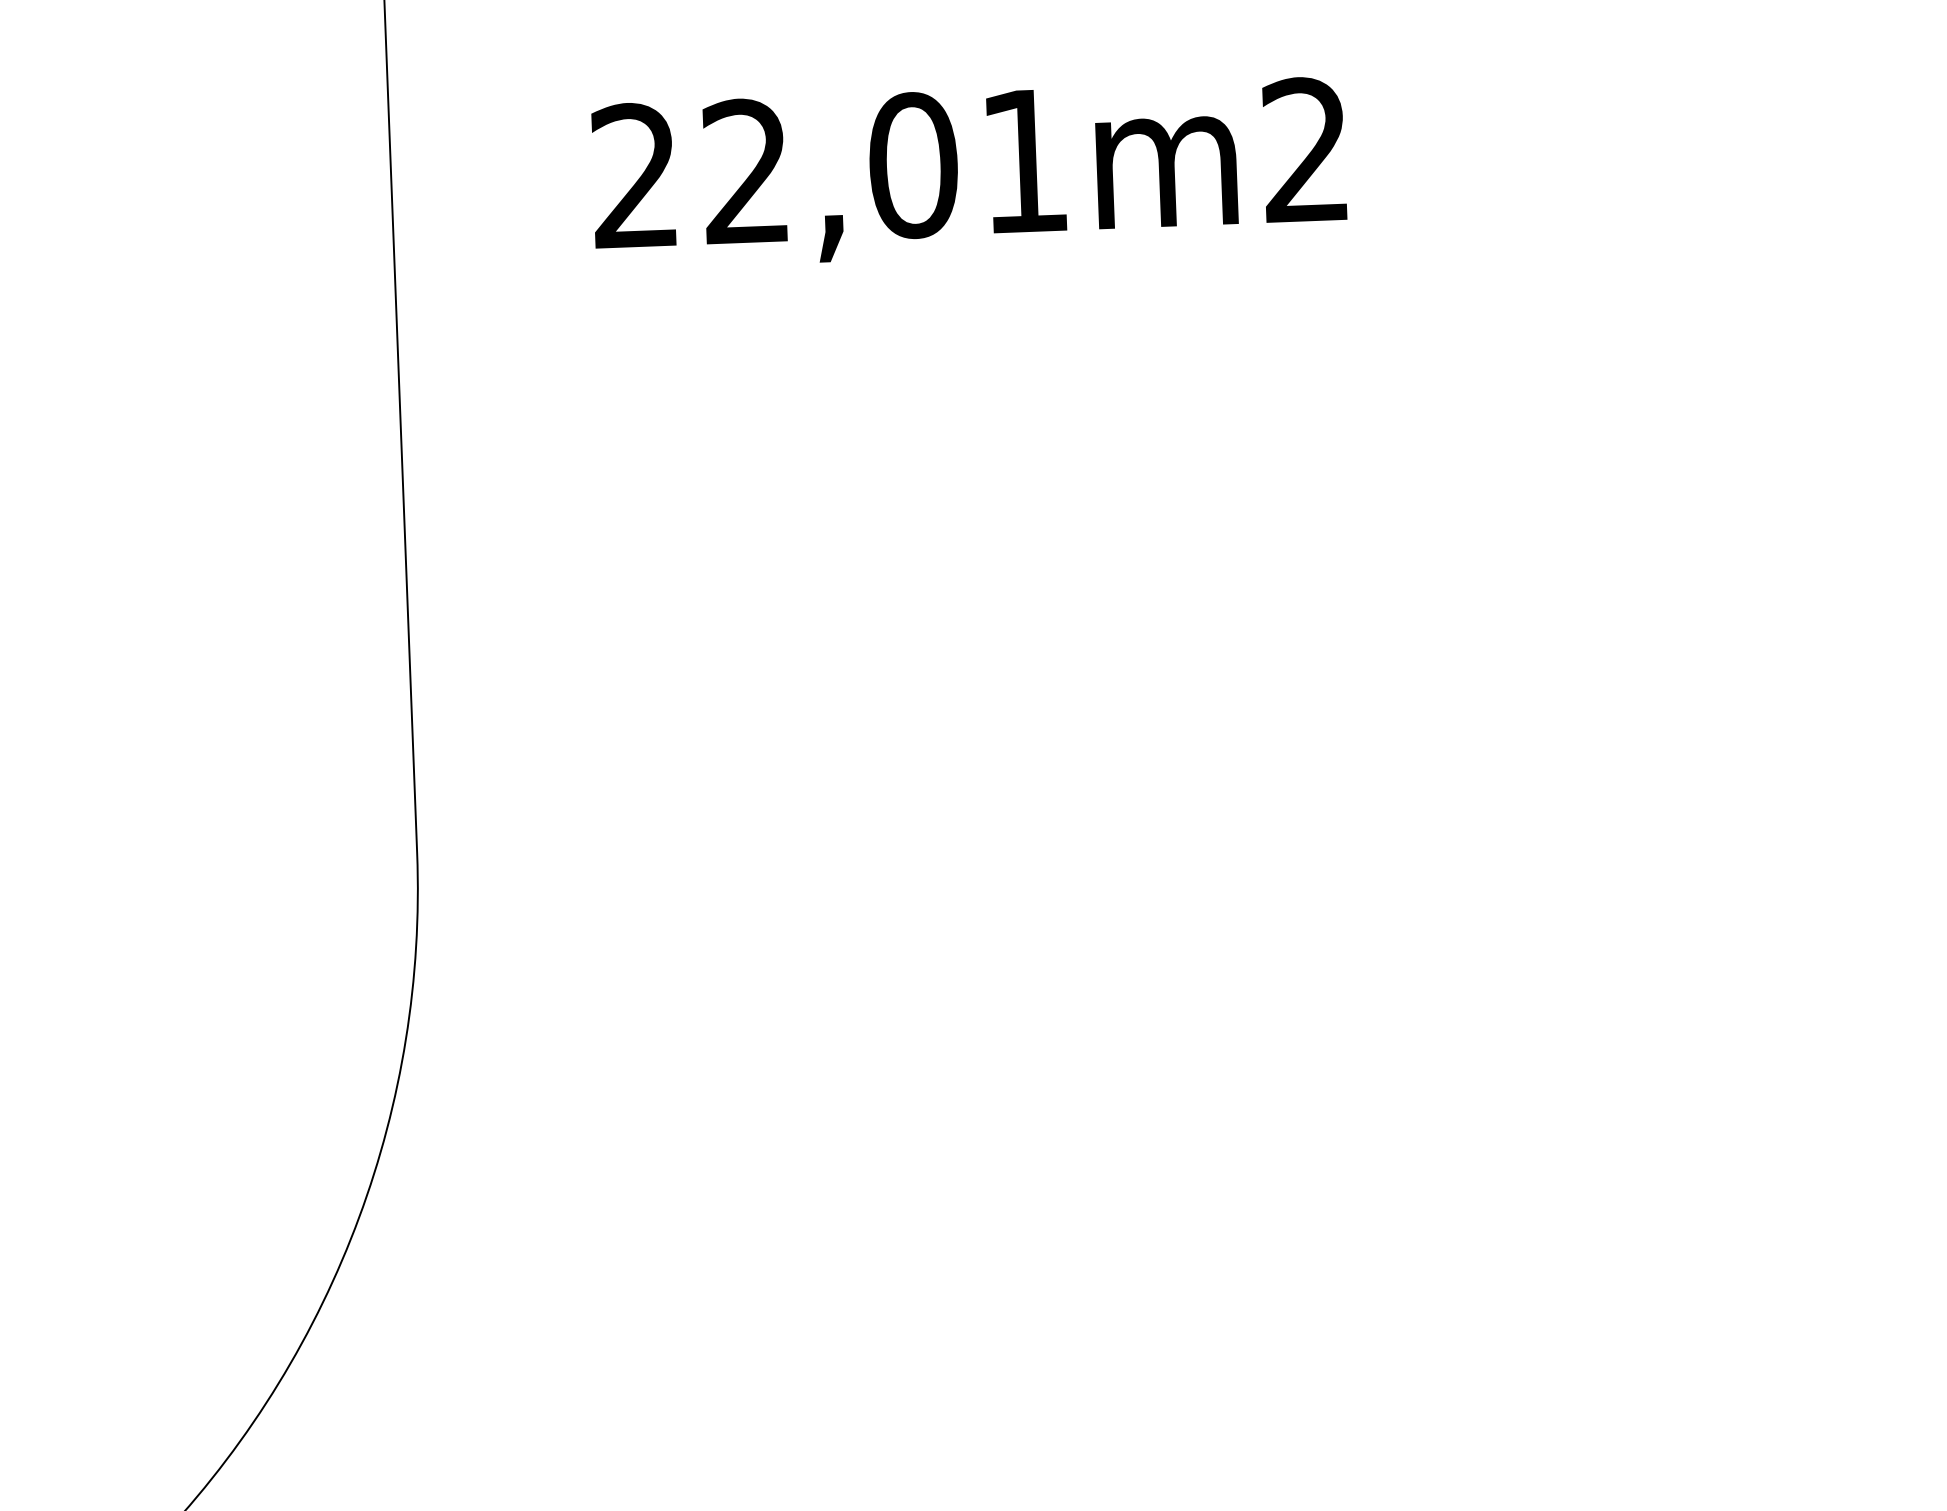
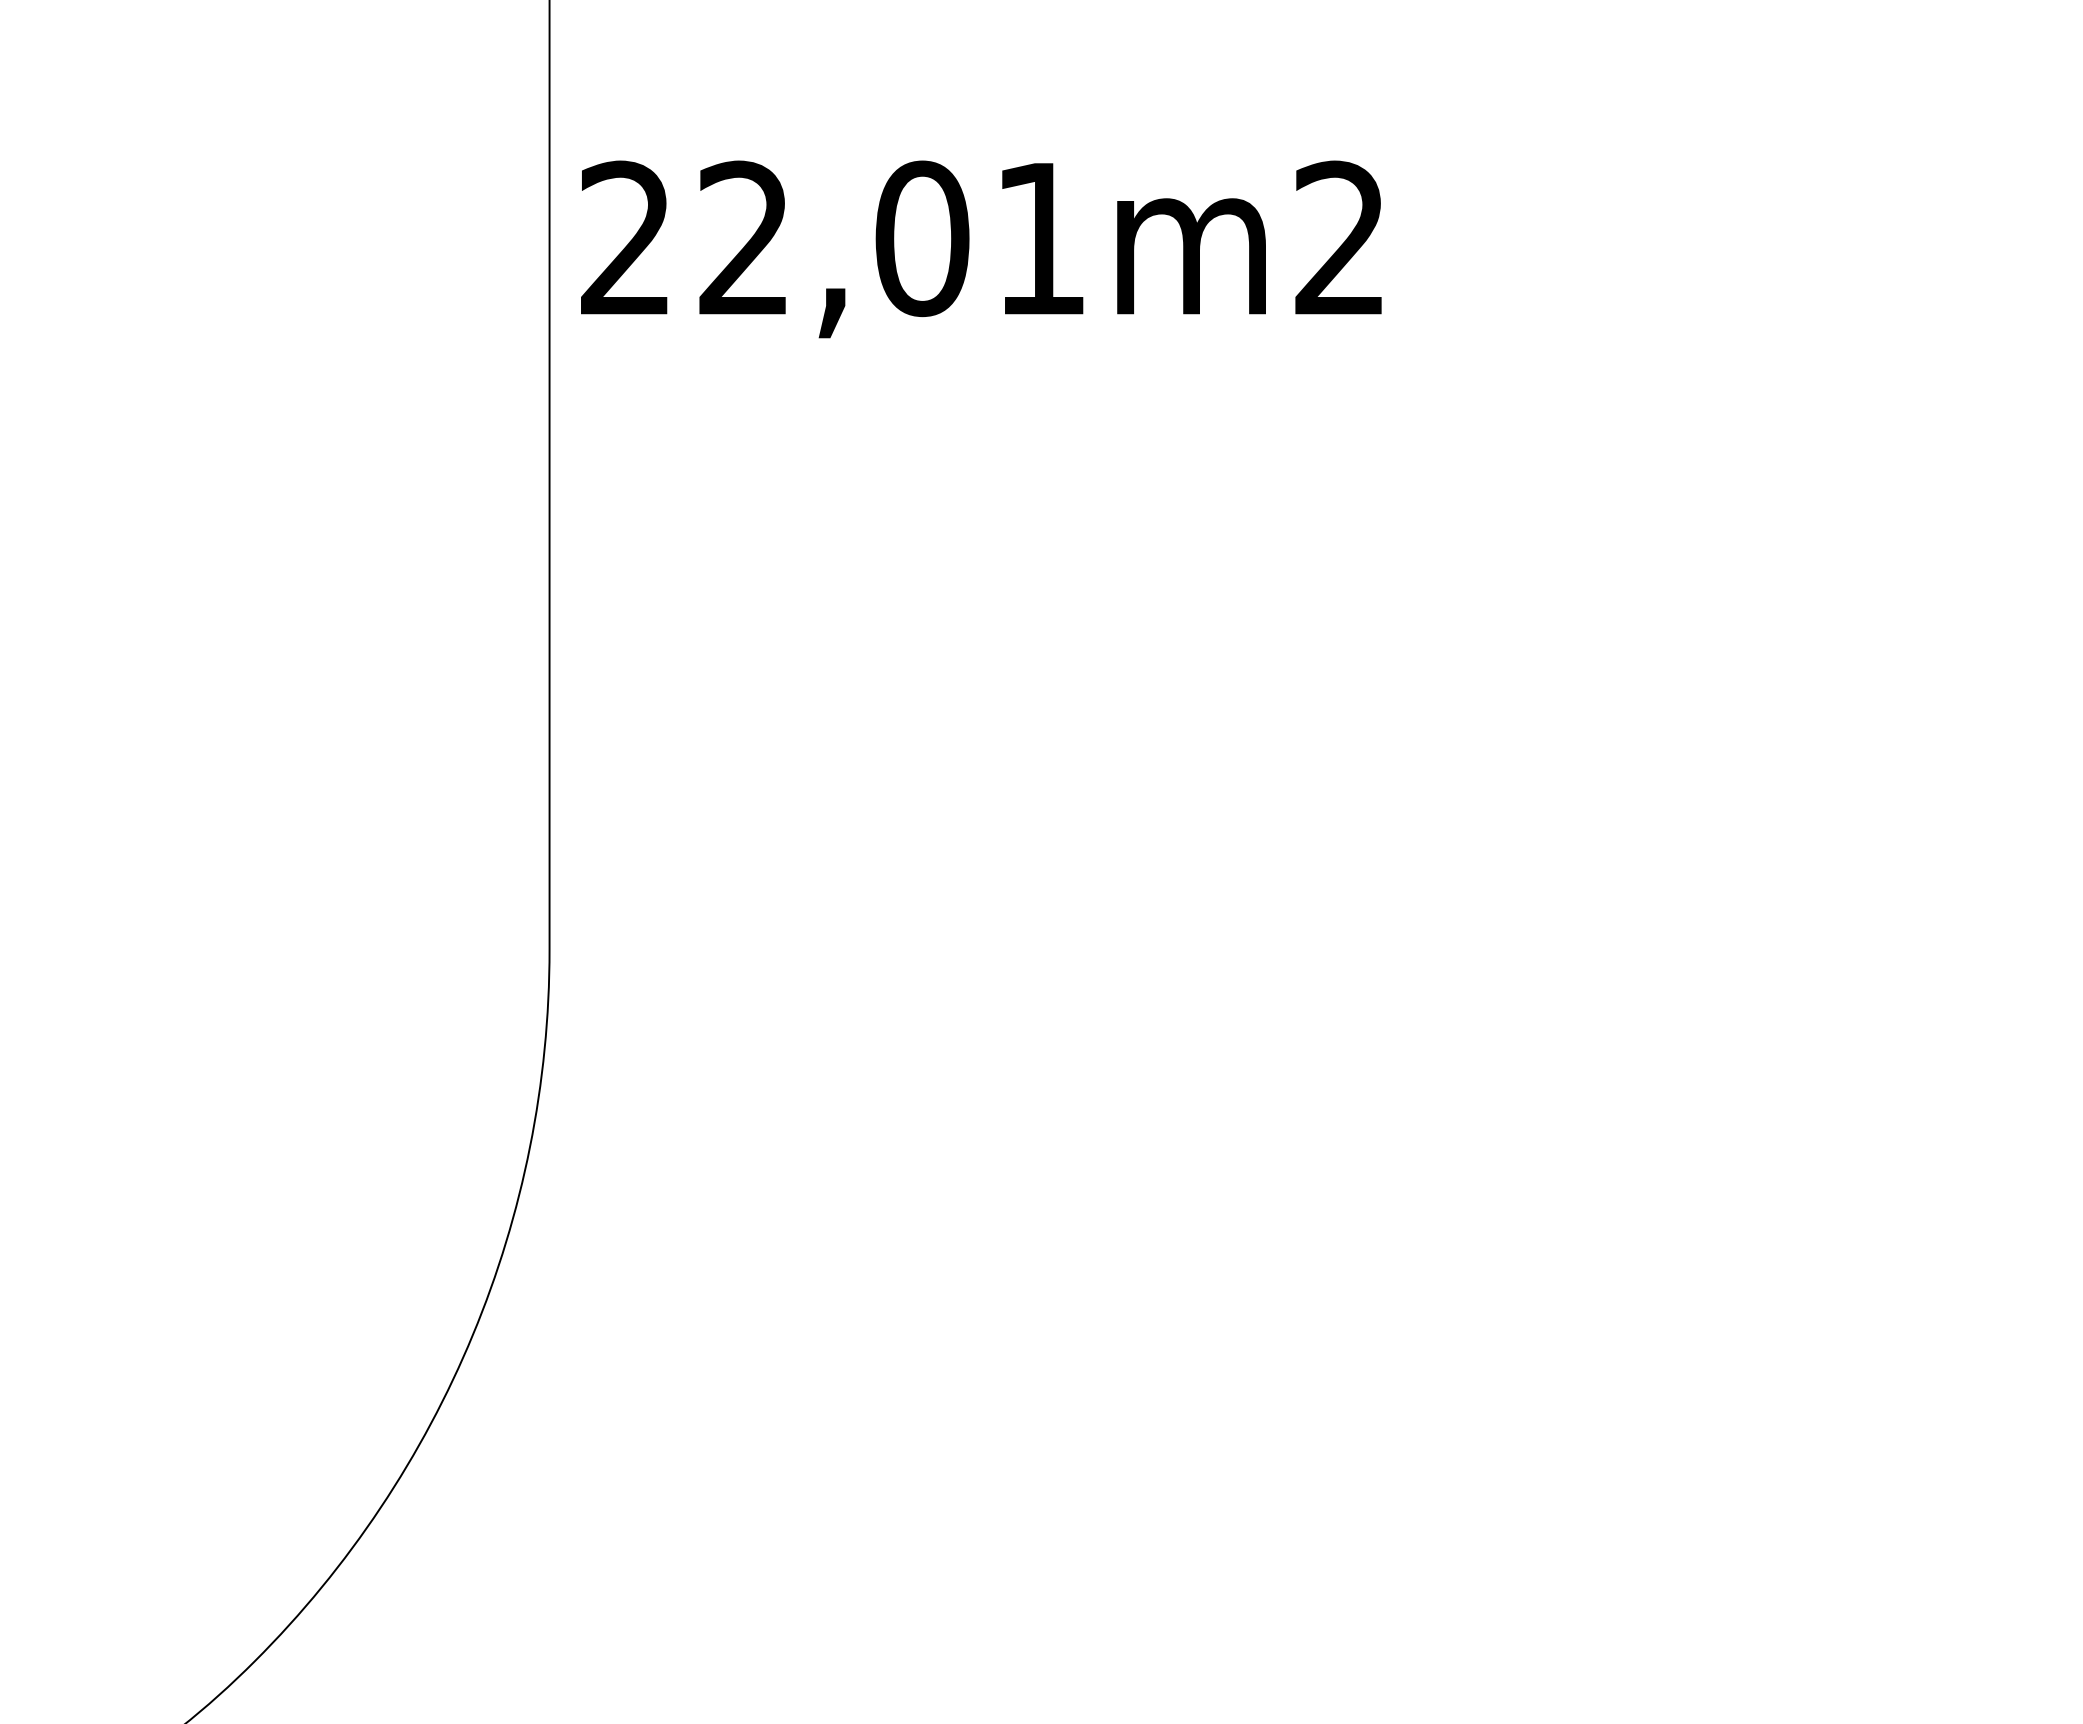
text: (969, 173) -> (981, 249), moved

